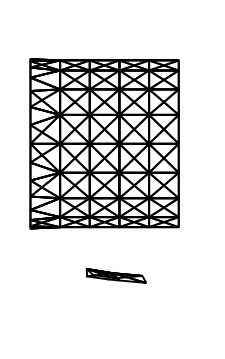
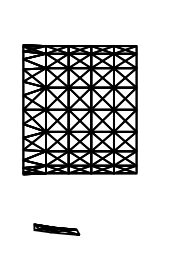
part: (115, 275) -> (56, 229), moved

